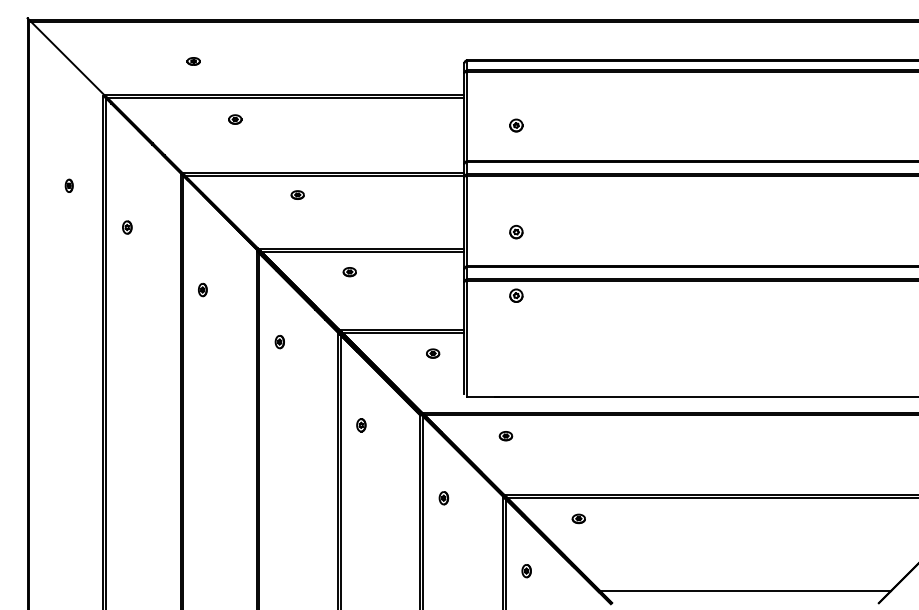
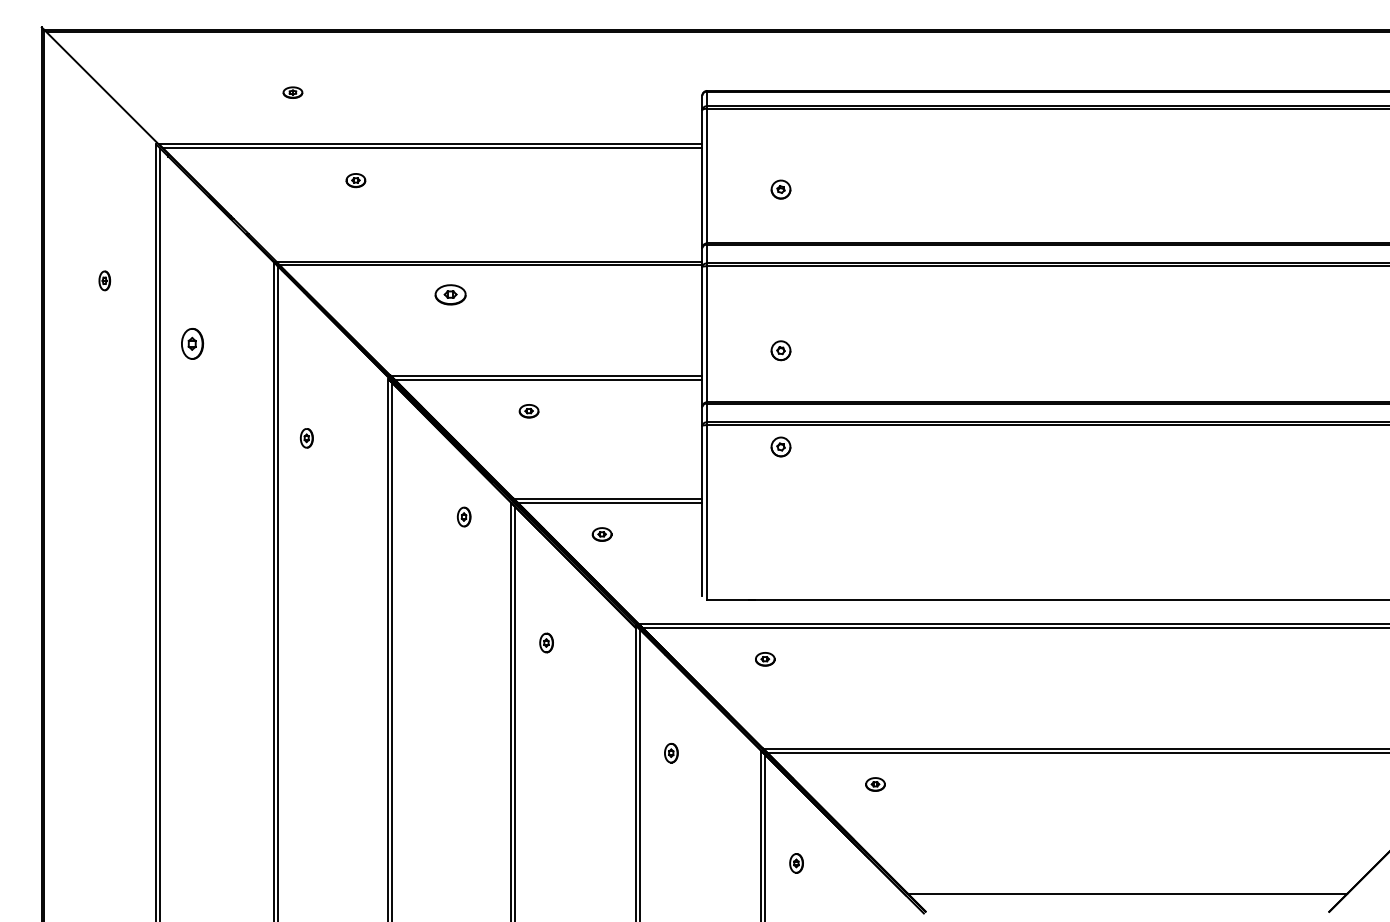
part: (297, 194) -> (450, 293), size x1.6
part: (127, 227) -> (192, 343), size x1.6
part: (279, 342) -> (463, 517), moved
part: (433, 353) -> (602, 534), moved

